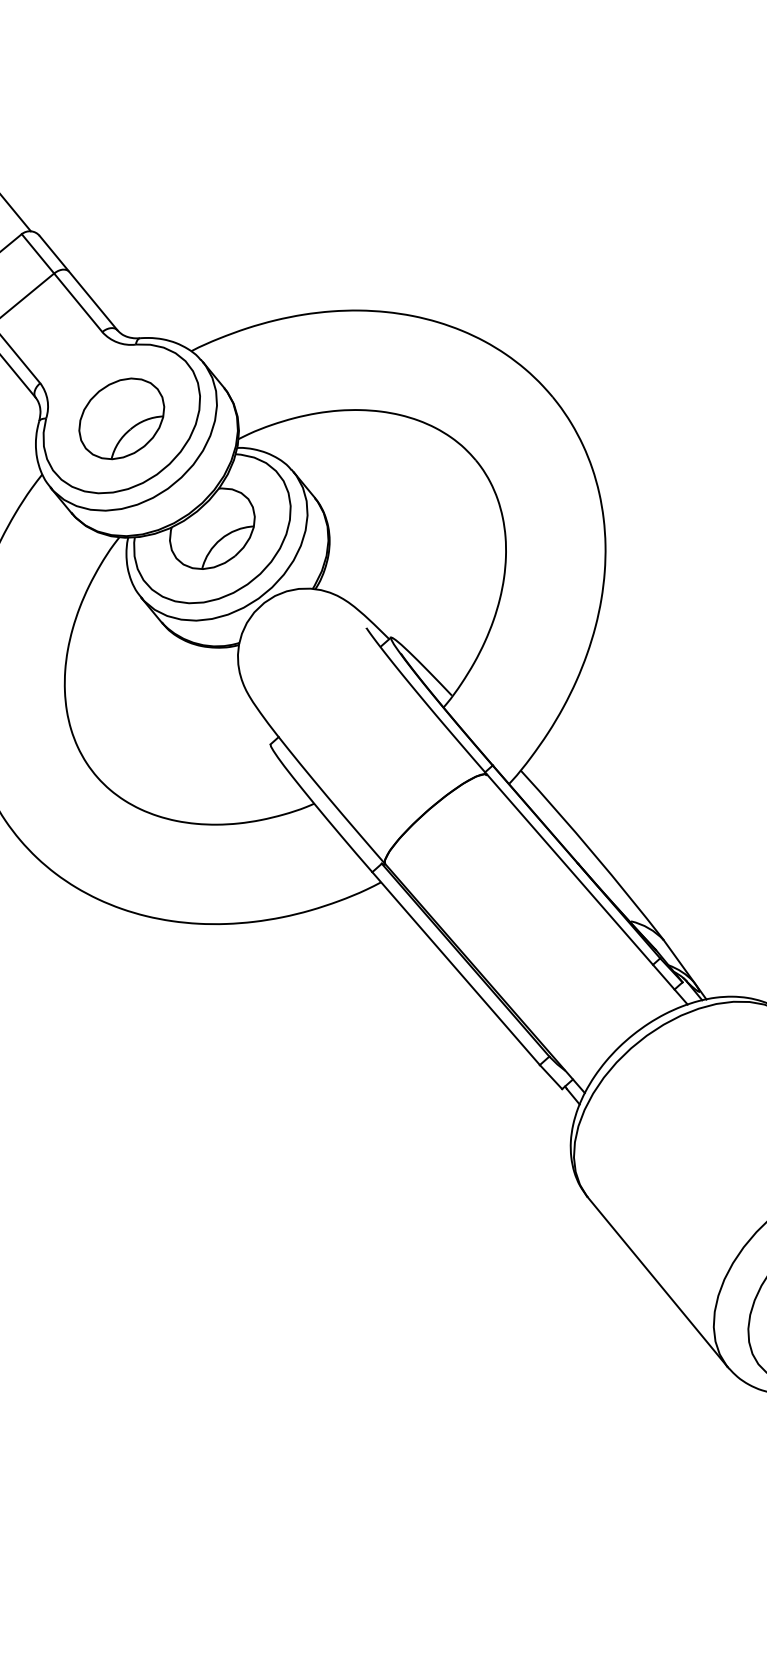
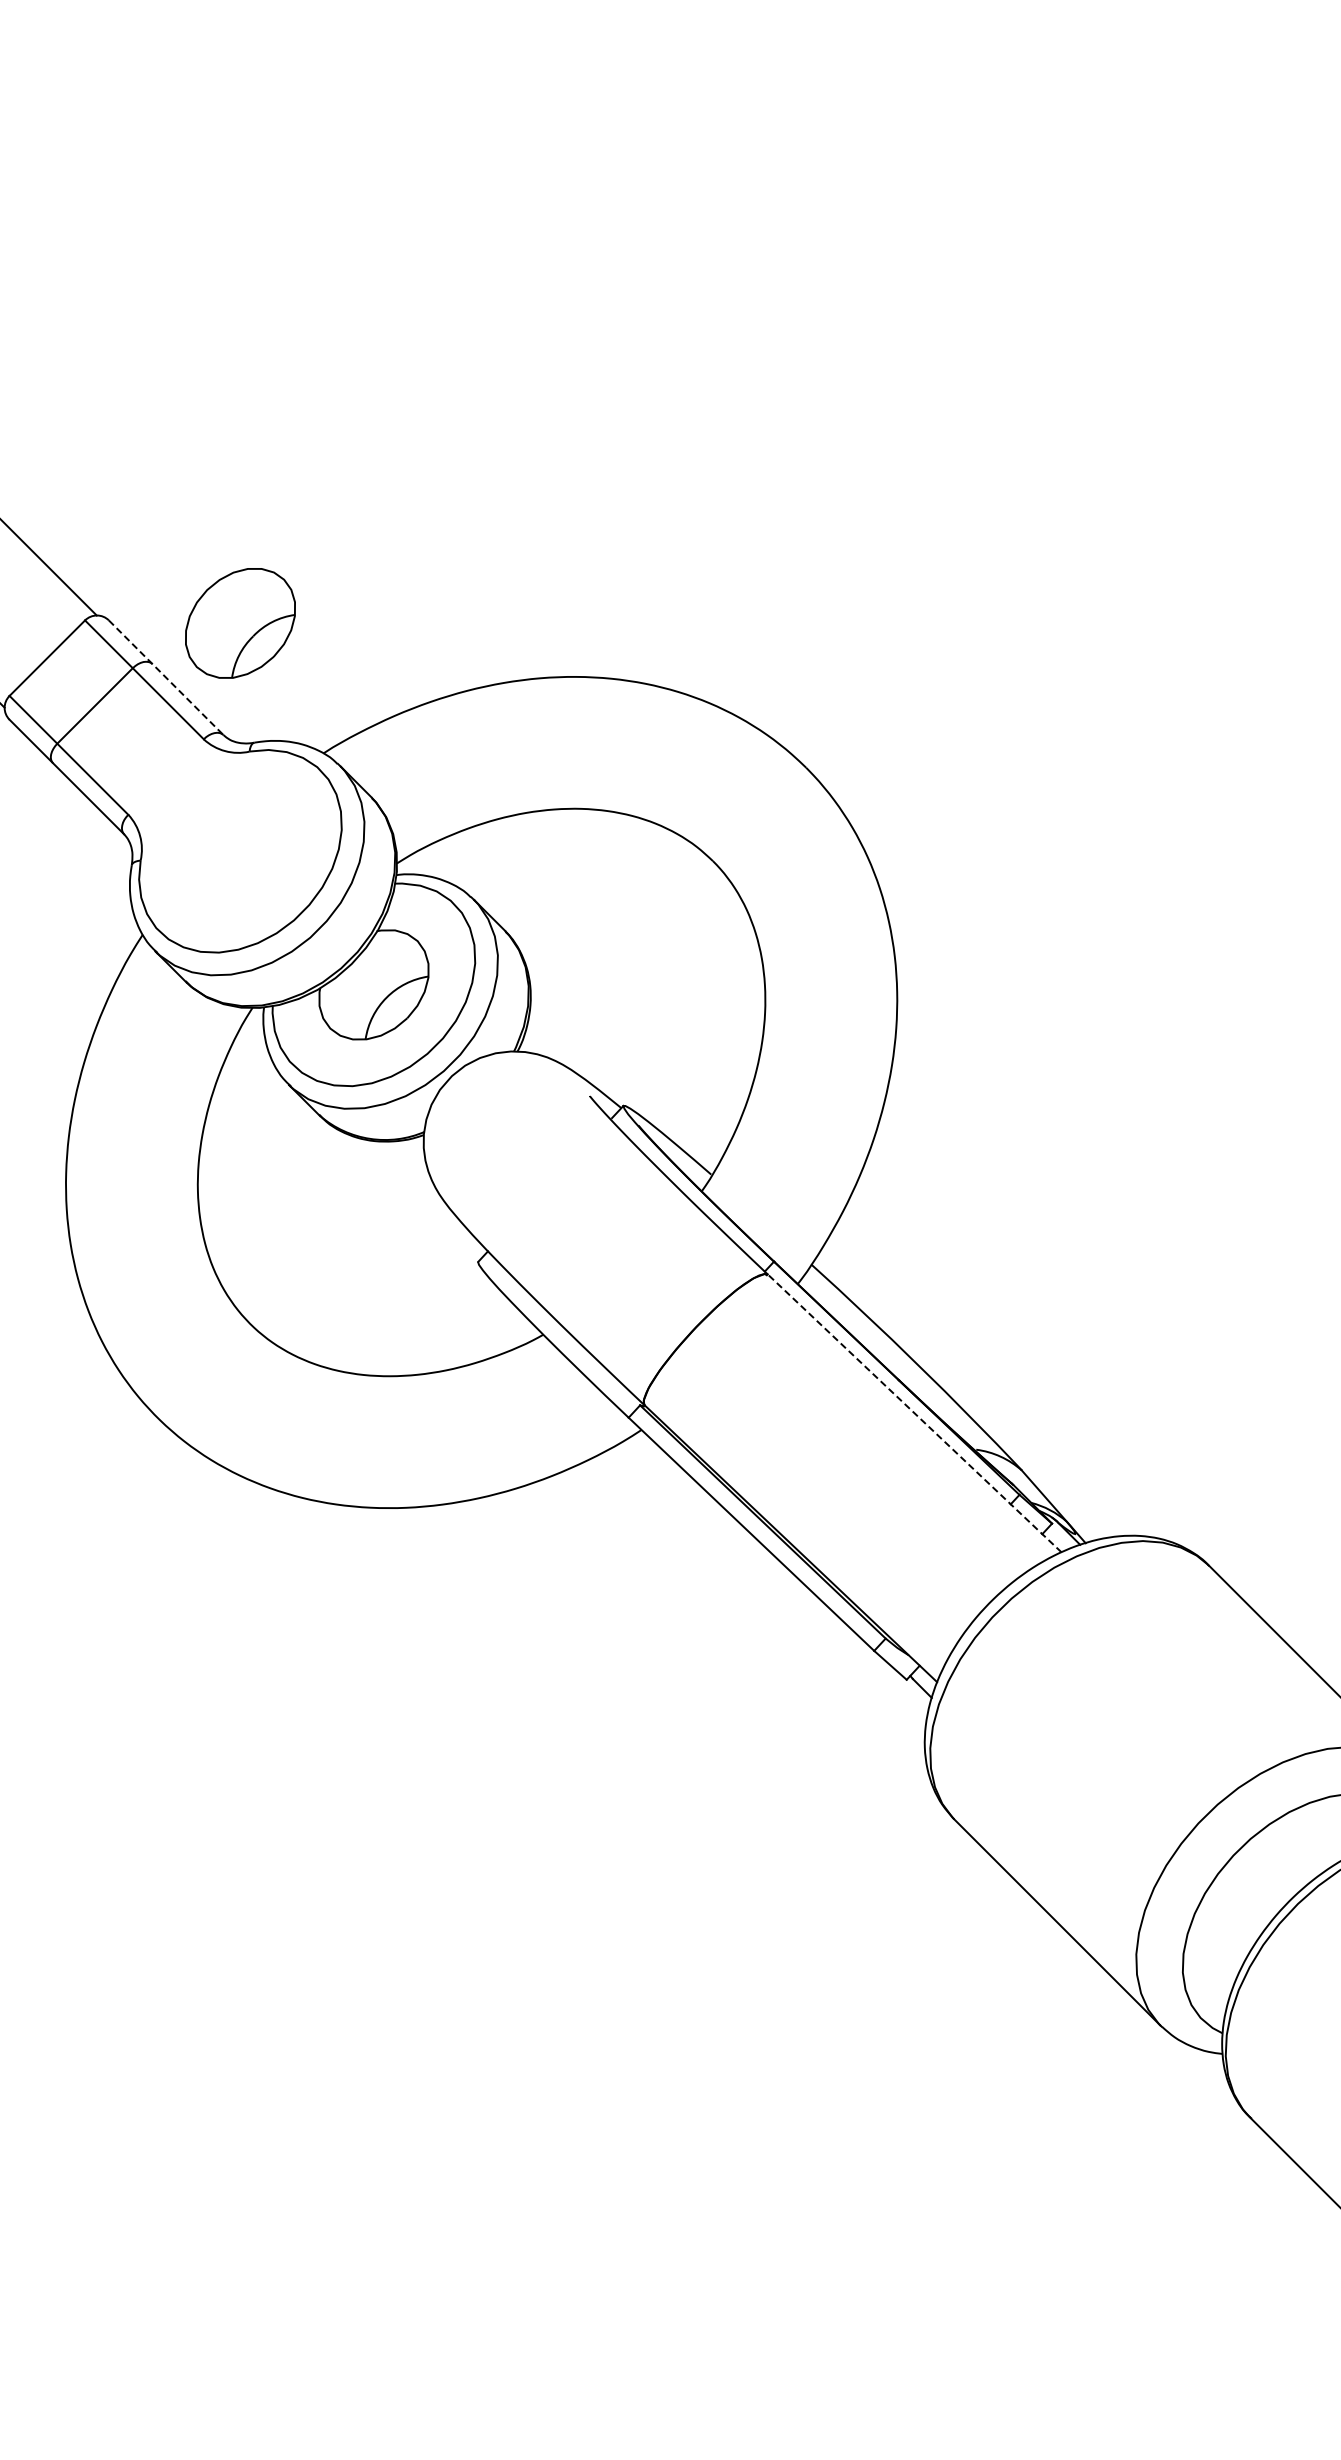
line: (78, 283) -> (166, 678), solid -> dashed
part: (121, 418) -> (240, 623), moved
line: (587, 889) -> (914, 1413), solid -> dashed

